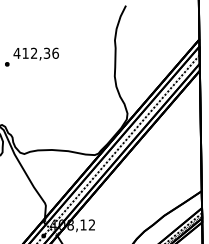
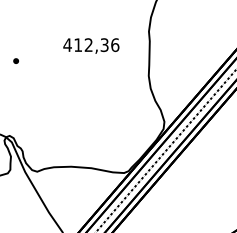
text: (35, 53) -> (90, 45), moved

